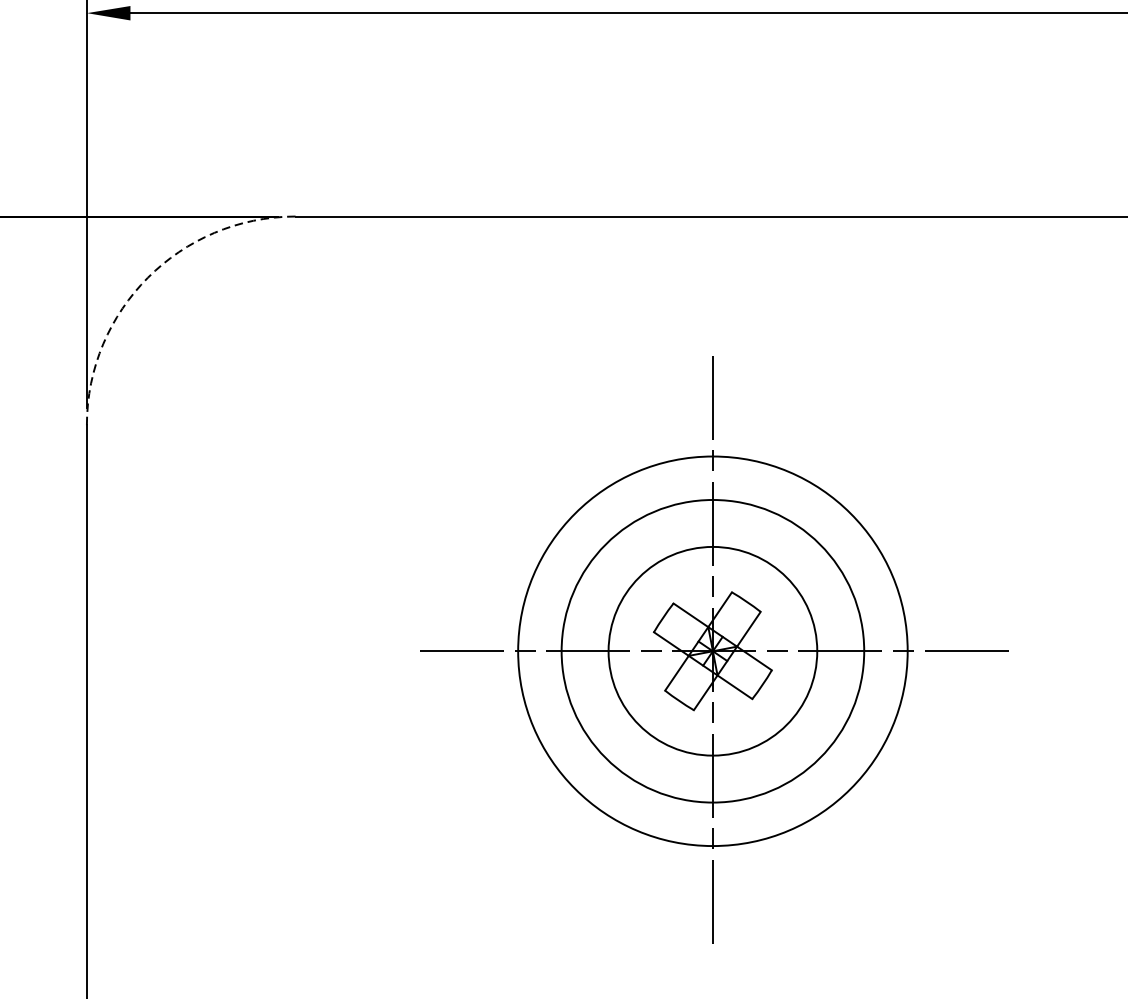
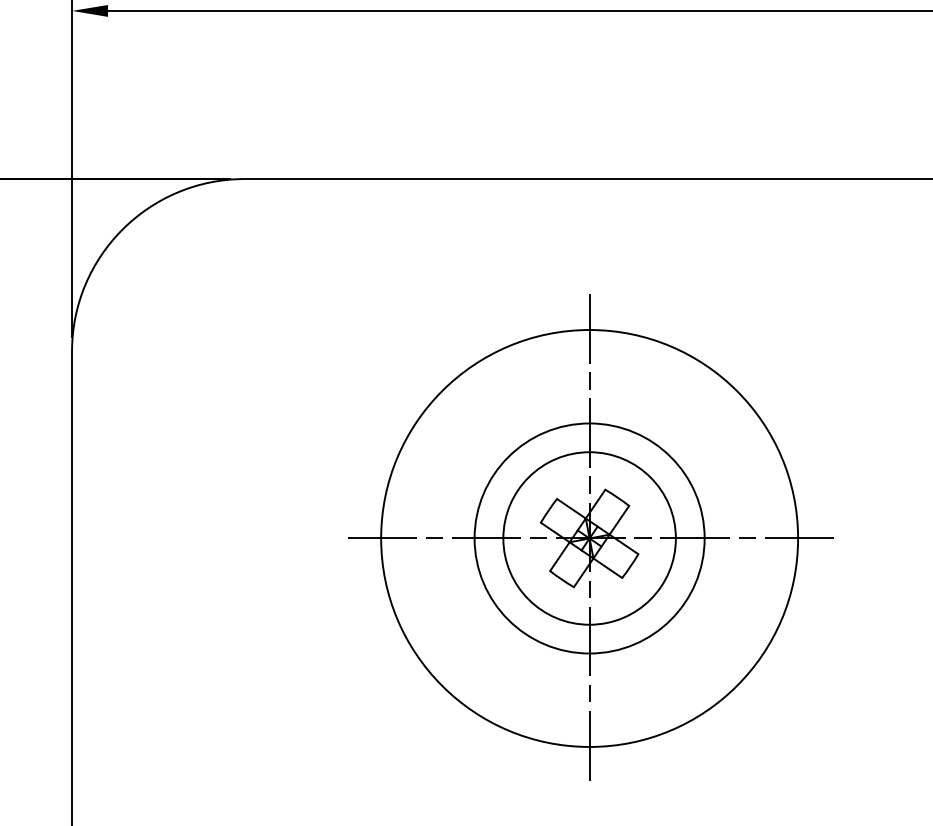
arc: (147, 277) -> (122, 229), dashed -> solid
circle: (712, 651) -> (589, 538), size x0.71
circle: (712, 651) -> (589, 538), size x1.67

